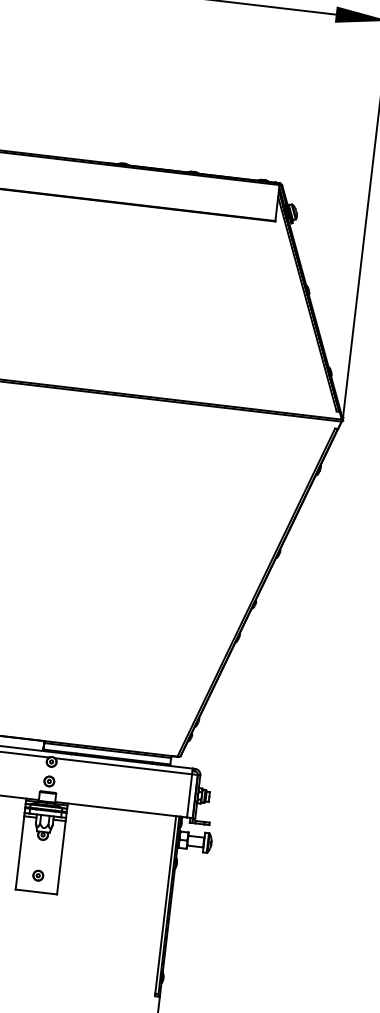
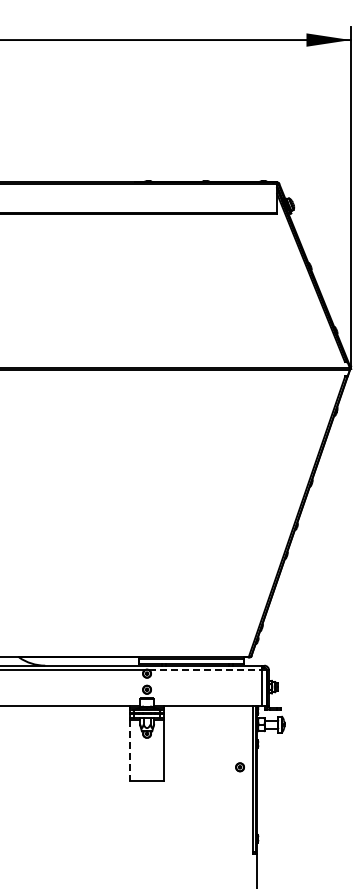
line: (124, 766) -> (206, 670), solid -> dashed
line: (20, 854) -> (130, 751), solid -> dashed
part: (37, 875) -> (239, 767), moved

